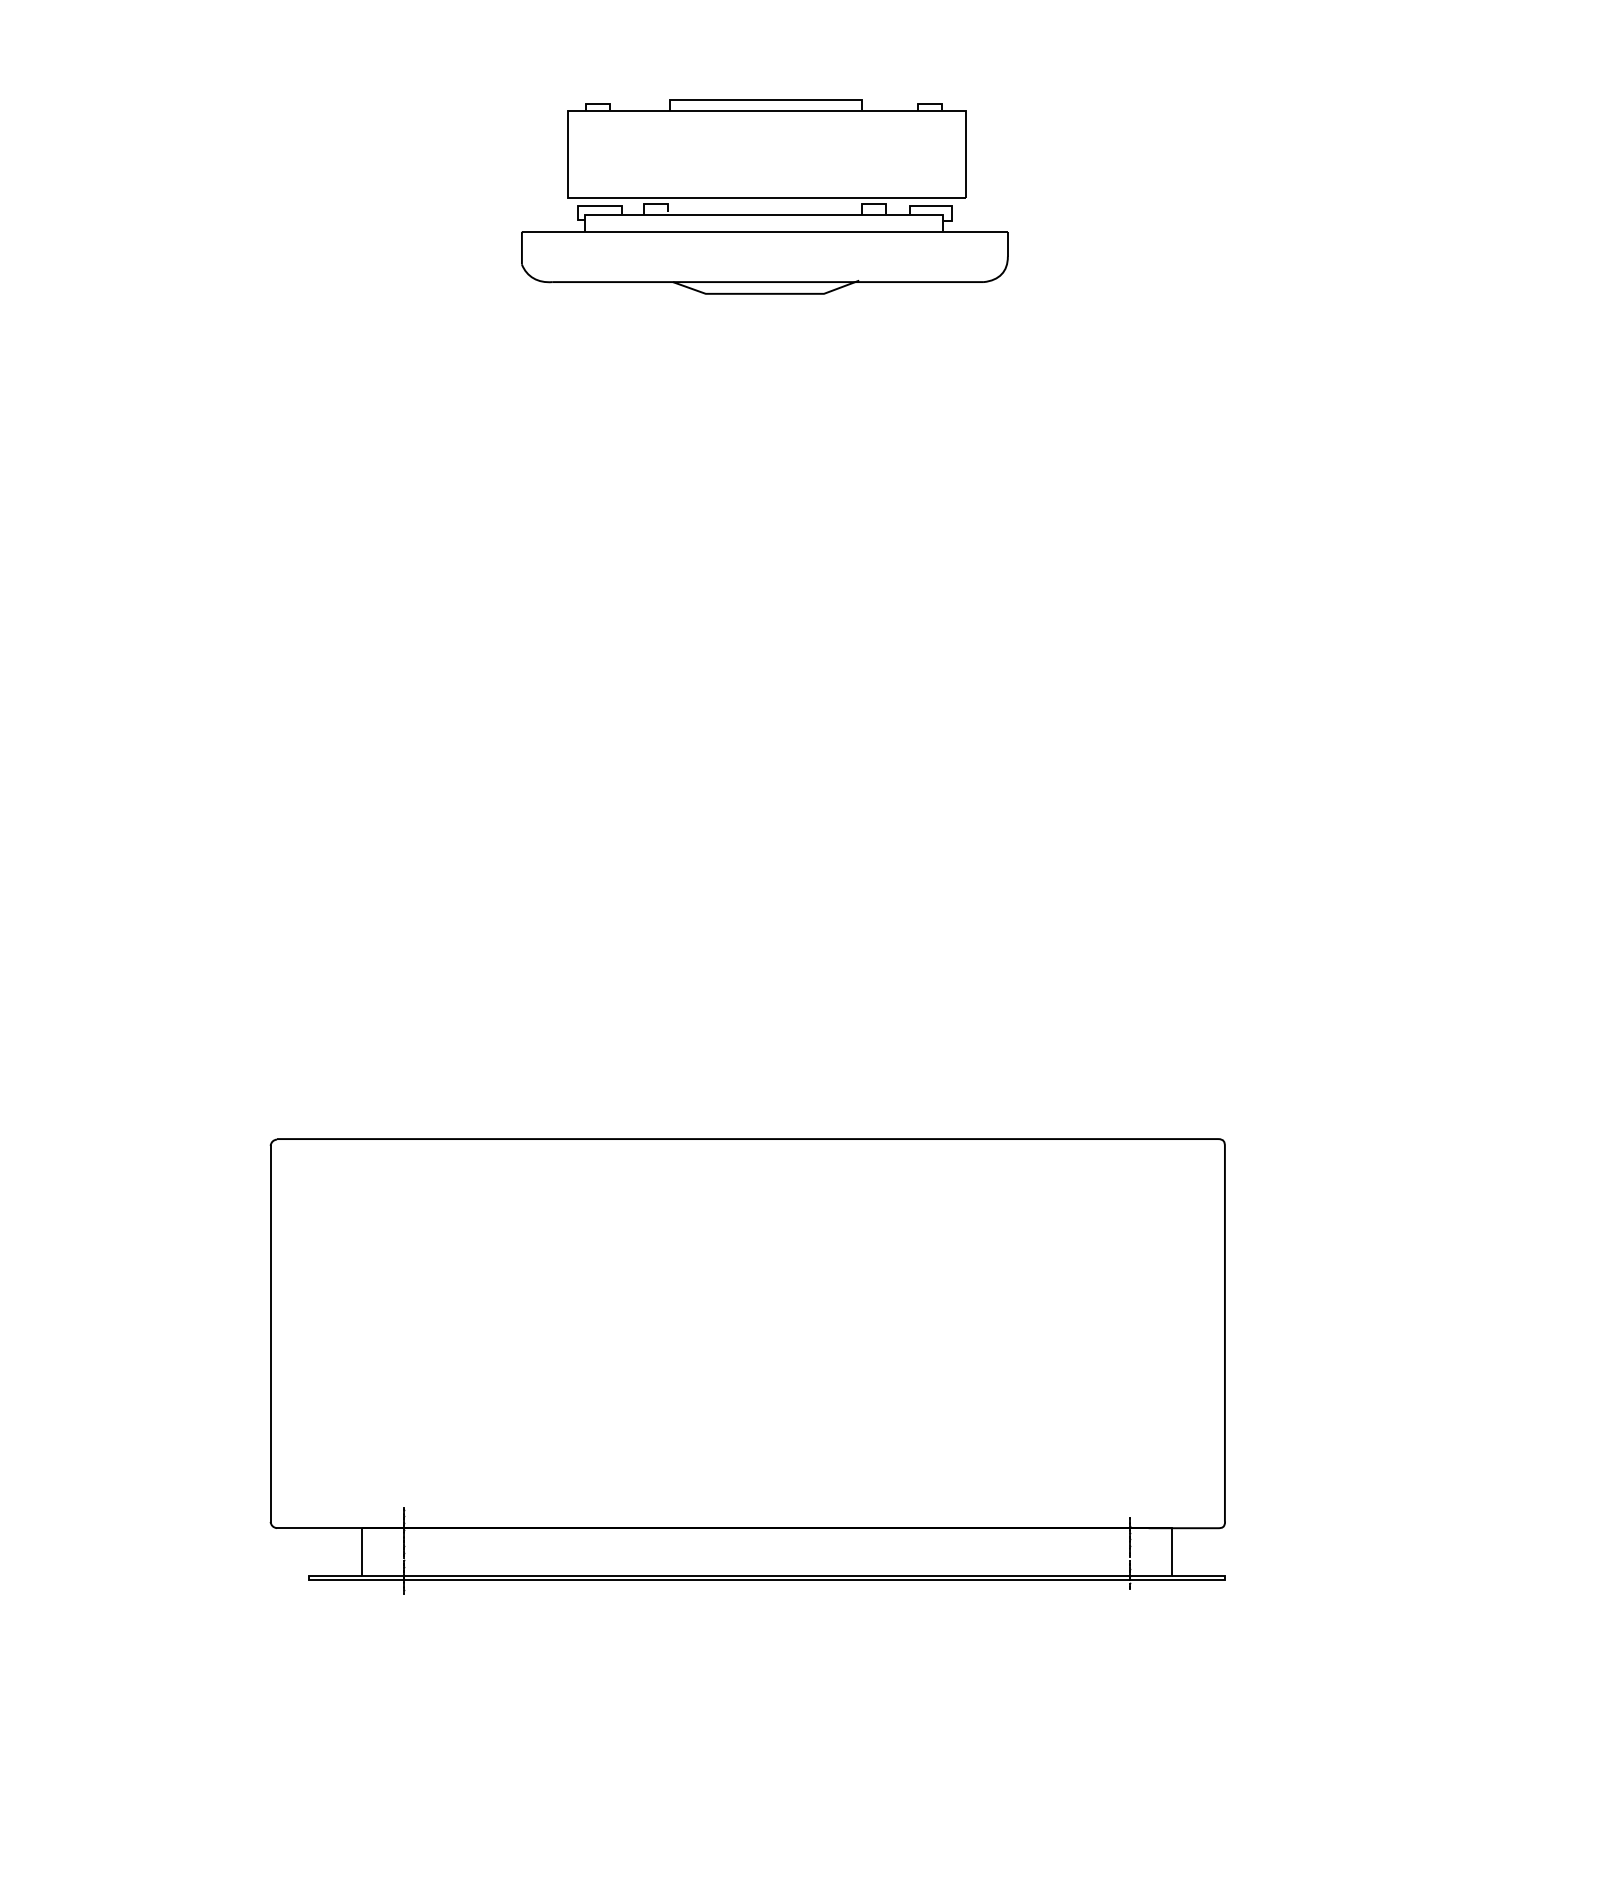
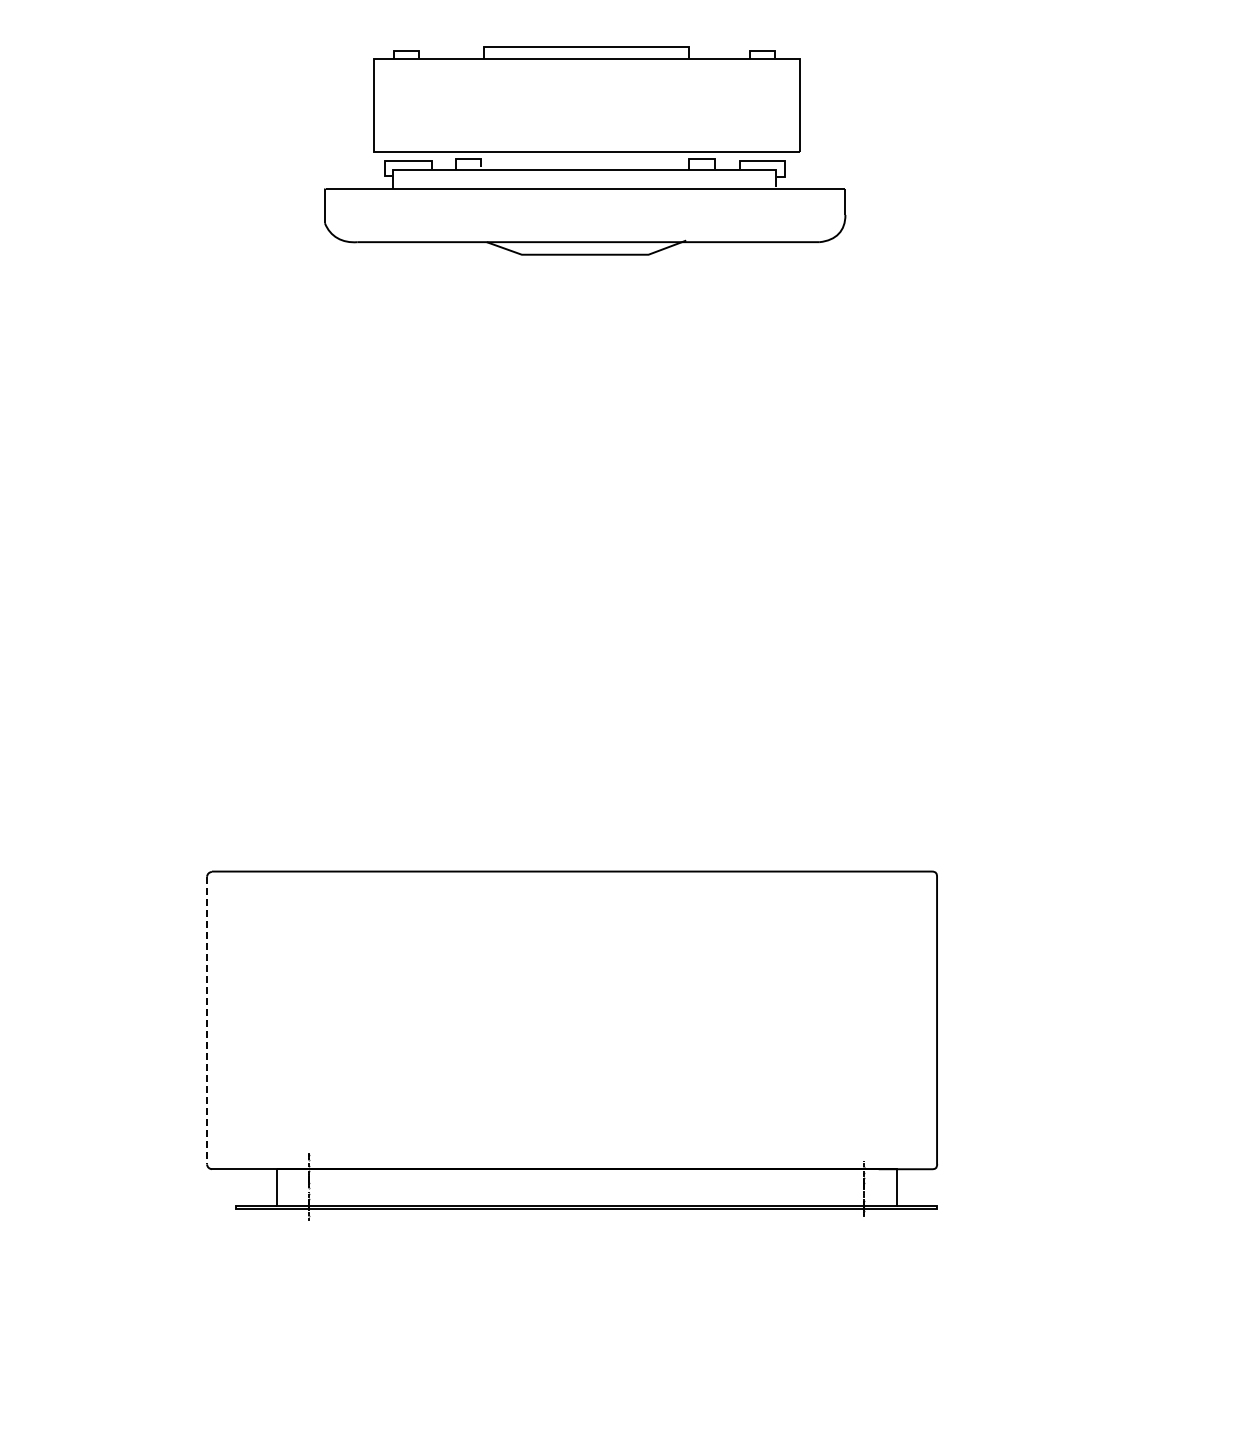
part: (764, 196) -> (584, 150), size x1.4
line: (271, 1333) -> (207, 1020), solid -> dashed

